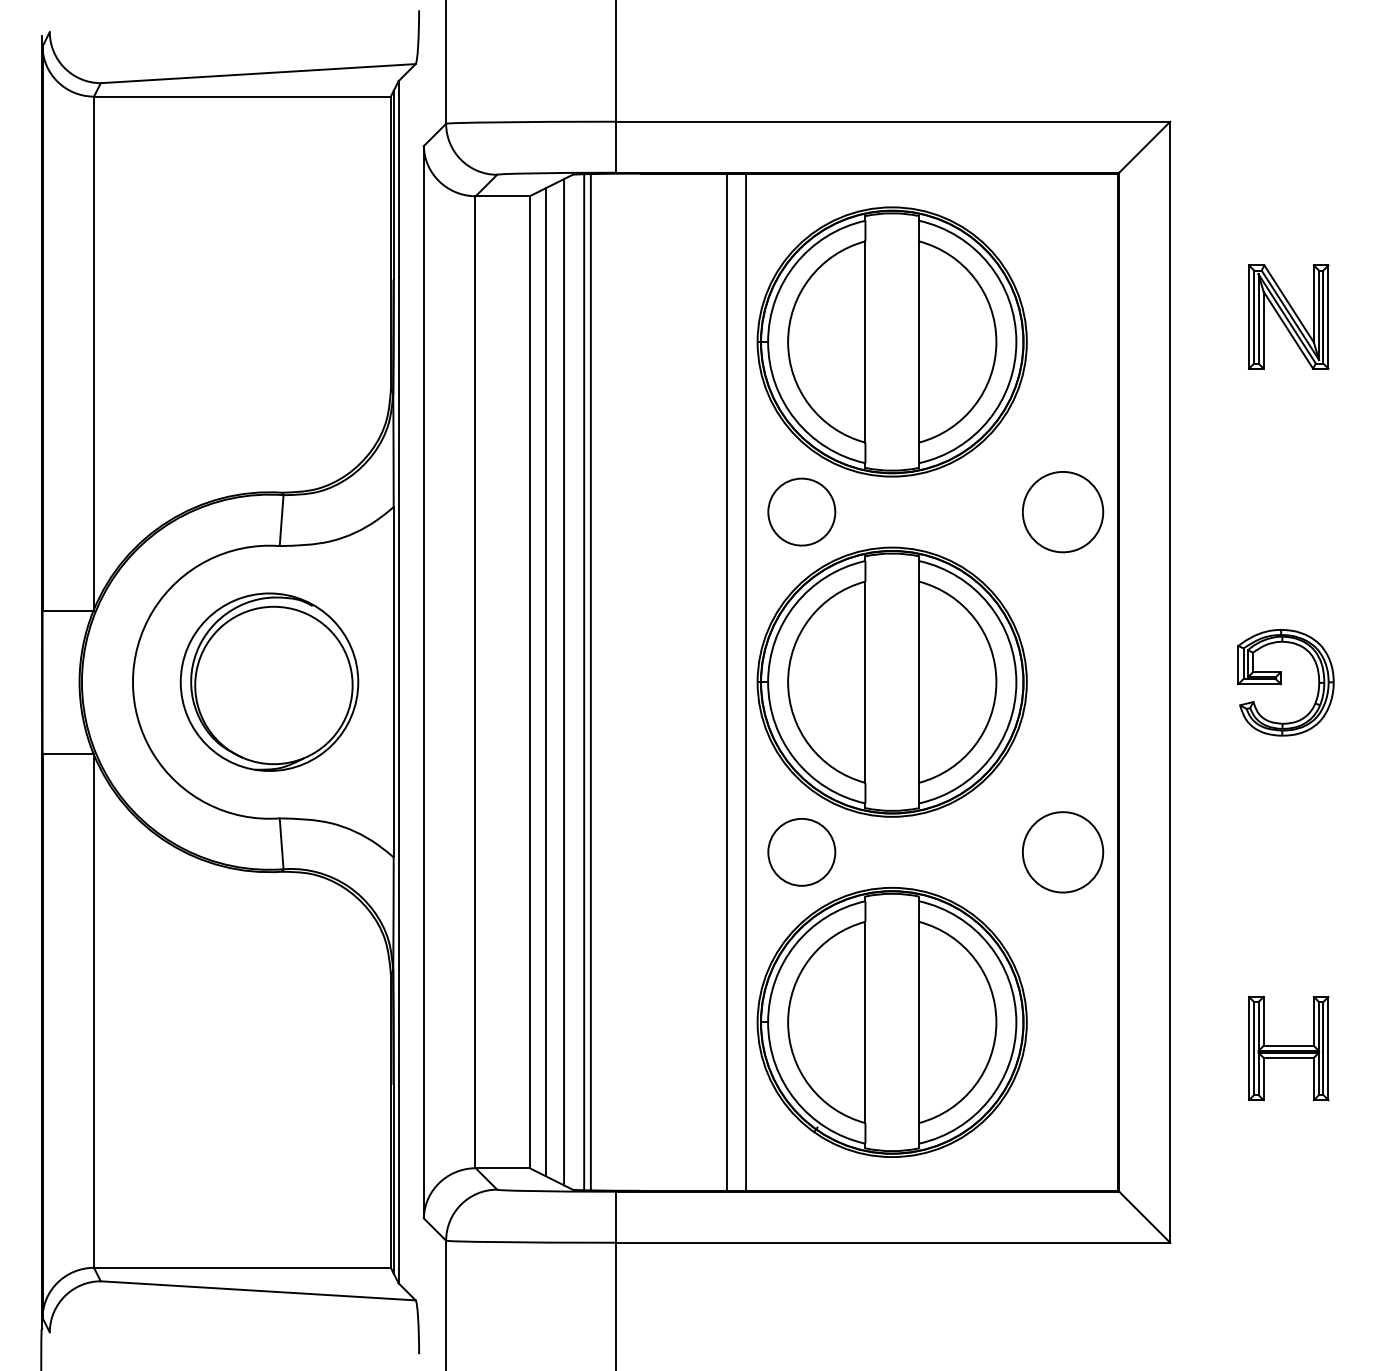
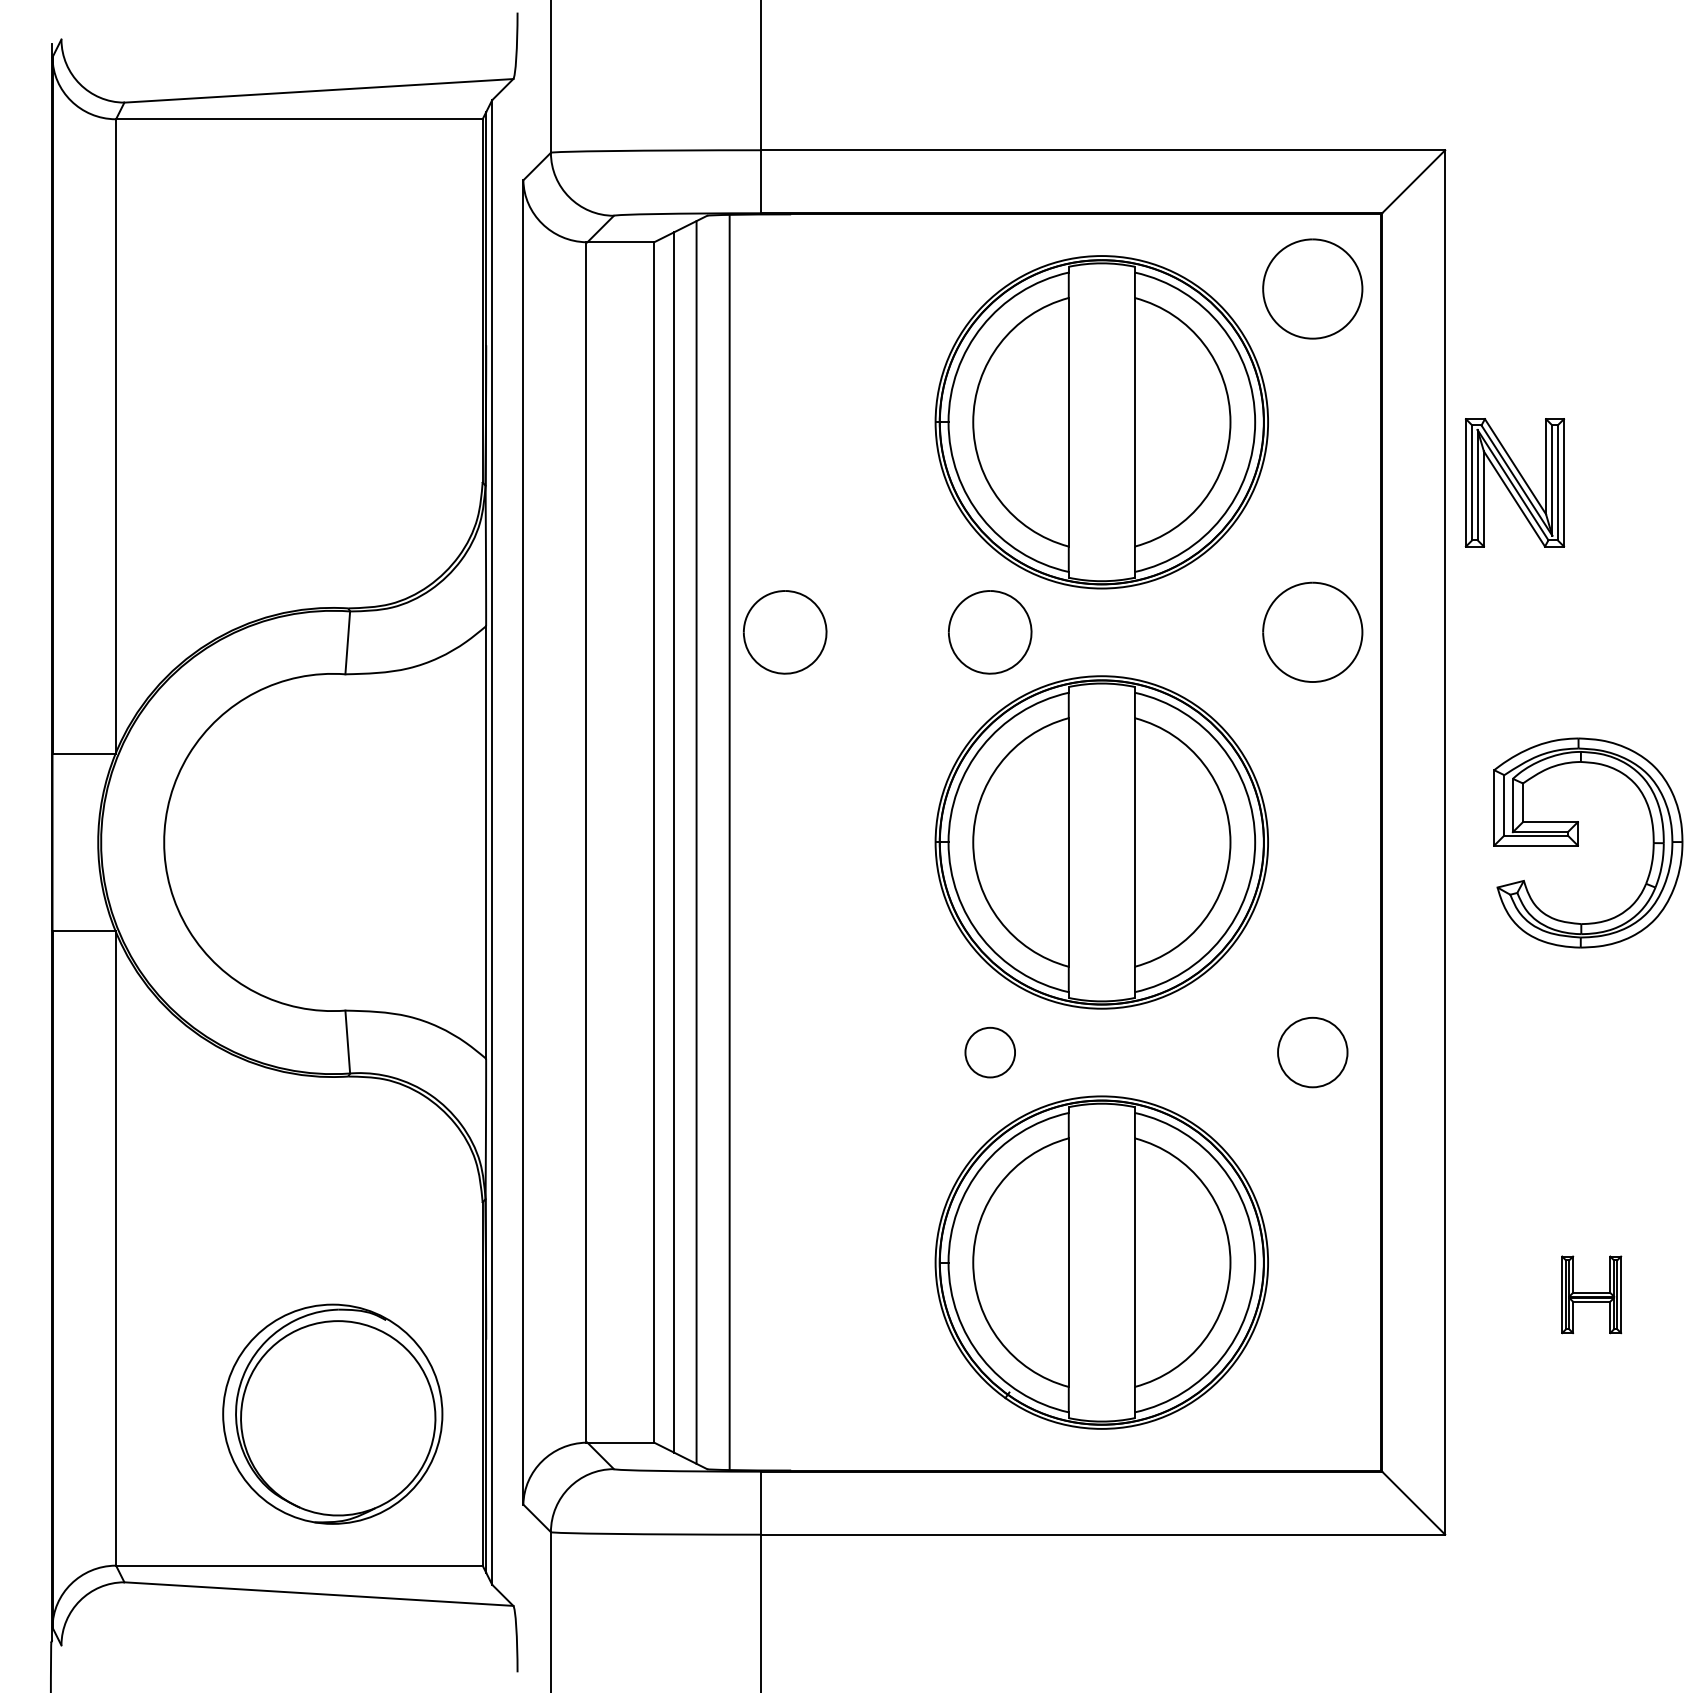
part: (1063, 234) -> (1313, 289), added
part: (1288, 316) -> (1514, 482), moved
part: (635, 511) -> (784, 631), added
part: (269, 681) -> (332, 1413), moved
line: (726, 681) -> (897, 841), removed
line: (746, 681) -> (921, 841), removed
line: (584, 682) -> (721, 842), removed
part: (1285, 682) -> (1587, 842), size x1.6
circle: (801, 852) -> (989, 1052), size x0.6
circle: (1062, 852) -> (1312, 1052), size x0.7
part: (1288, 1048) -> (1591, 1294), size x0.6

